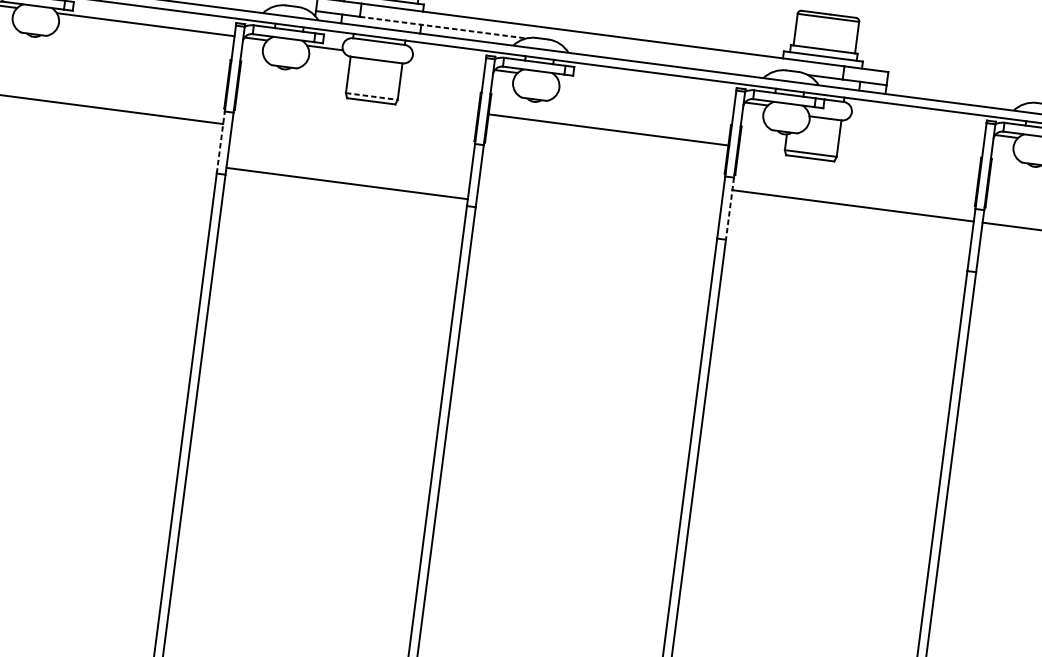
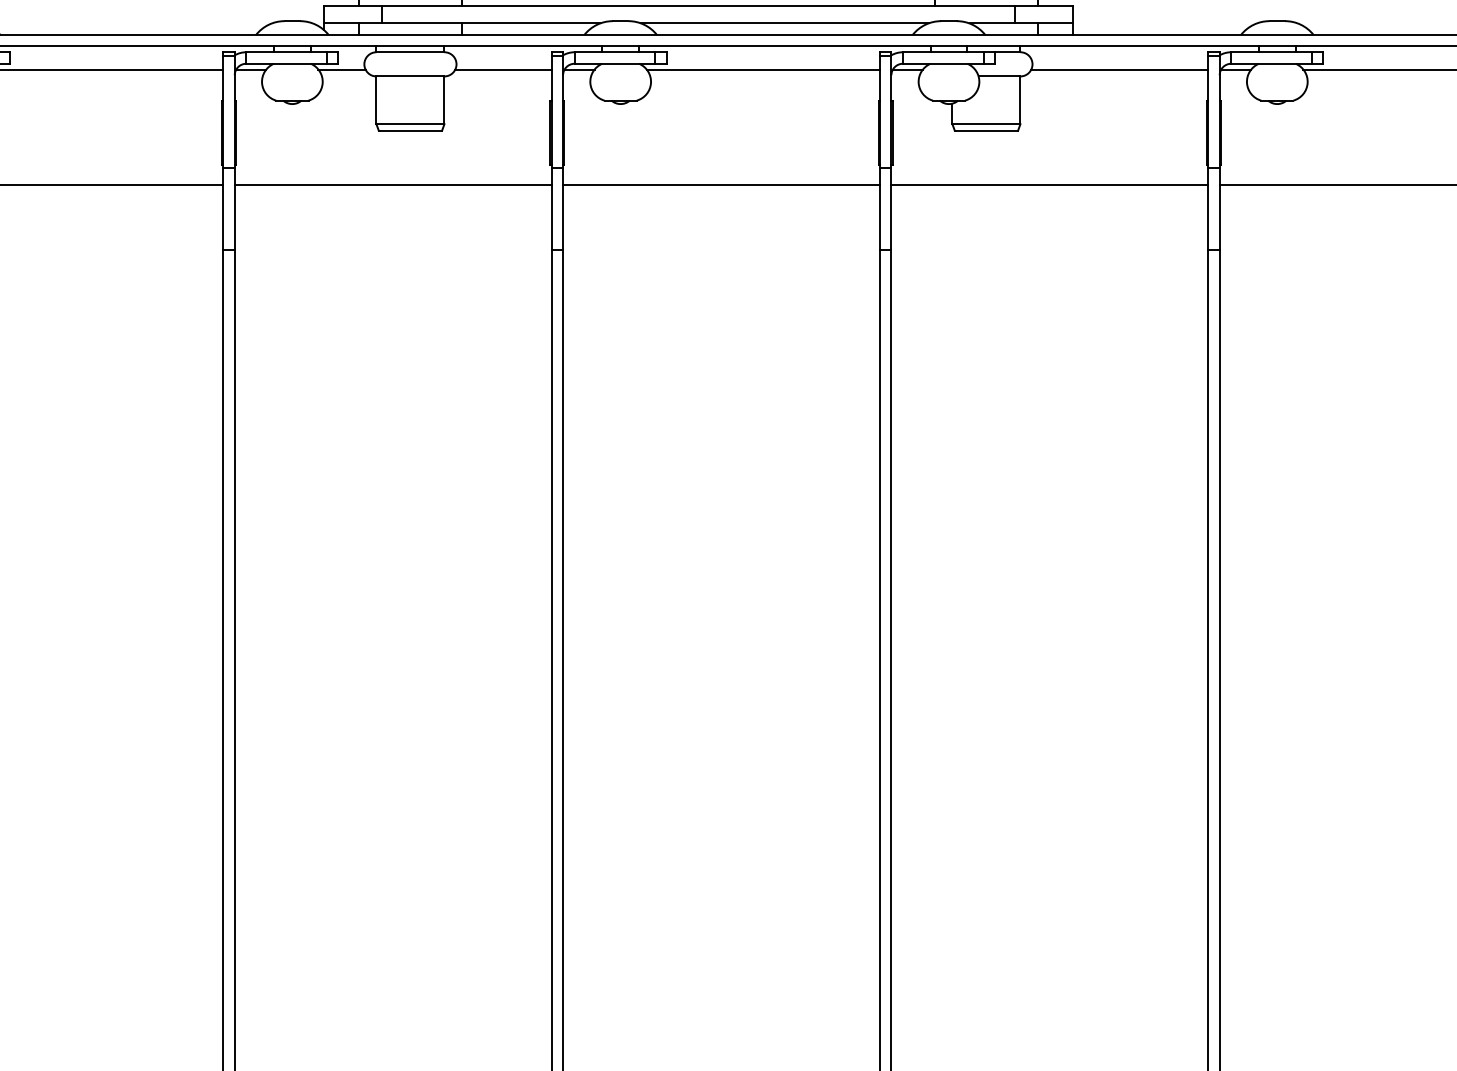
line: (443, 27) -> (491, 23), dashed -> solid
line: (666, 56) -> (784, 23), added
line: (448, 63) -> (503, 69), added
line: (645, 89) -> (762, 69), added
line: (371, 96) -> (410, 124), dashed -> solid
line: (917, 124) -> (1119, 69), added
line: (608, 129) -> (721, 184), moved
line: (220, 142) -> (223, 209), dashed -> solid
line: (346, 183) -> (392, 184), moved
line: (730, 209) -> (891, 209), dashed -> solid

